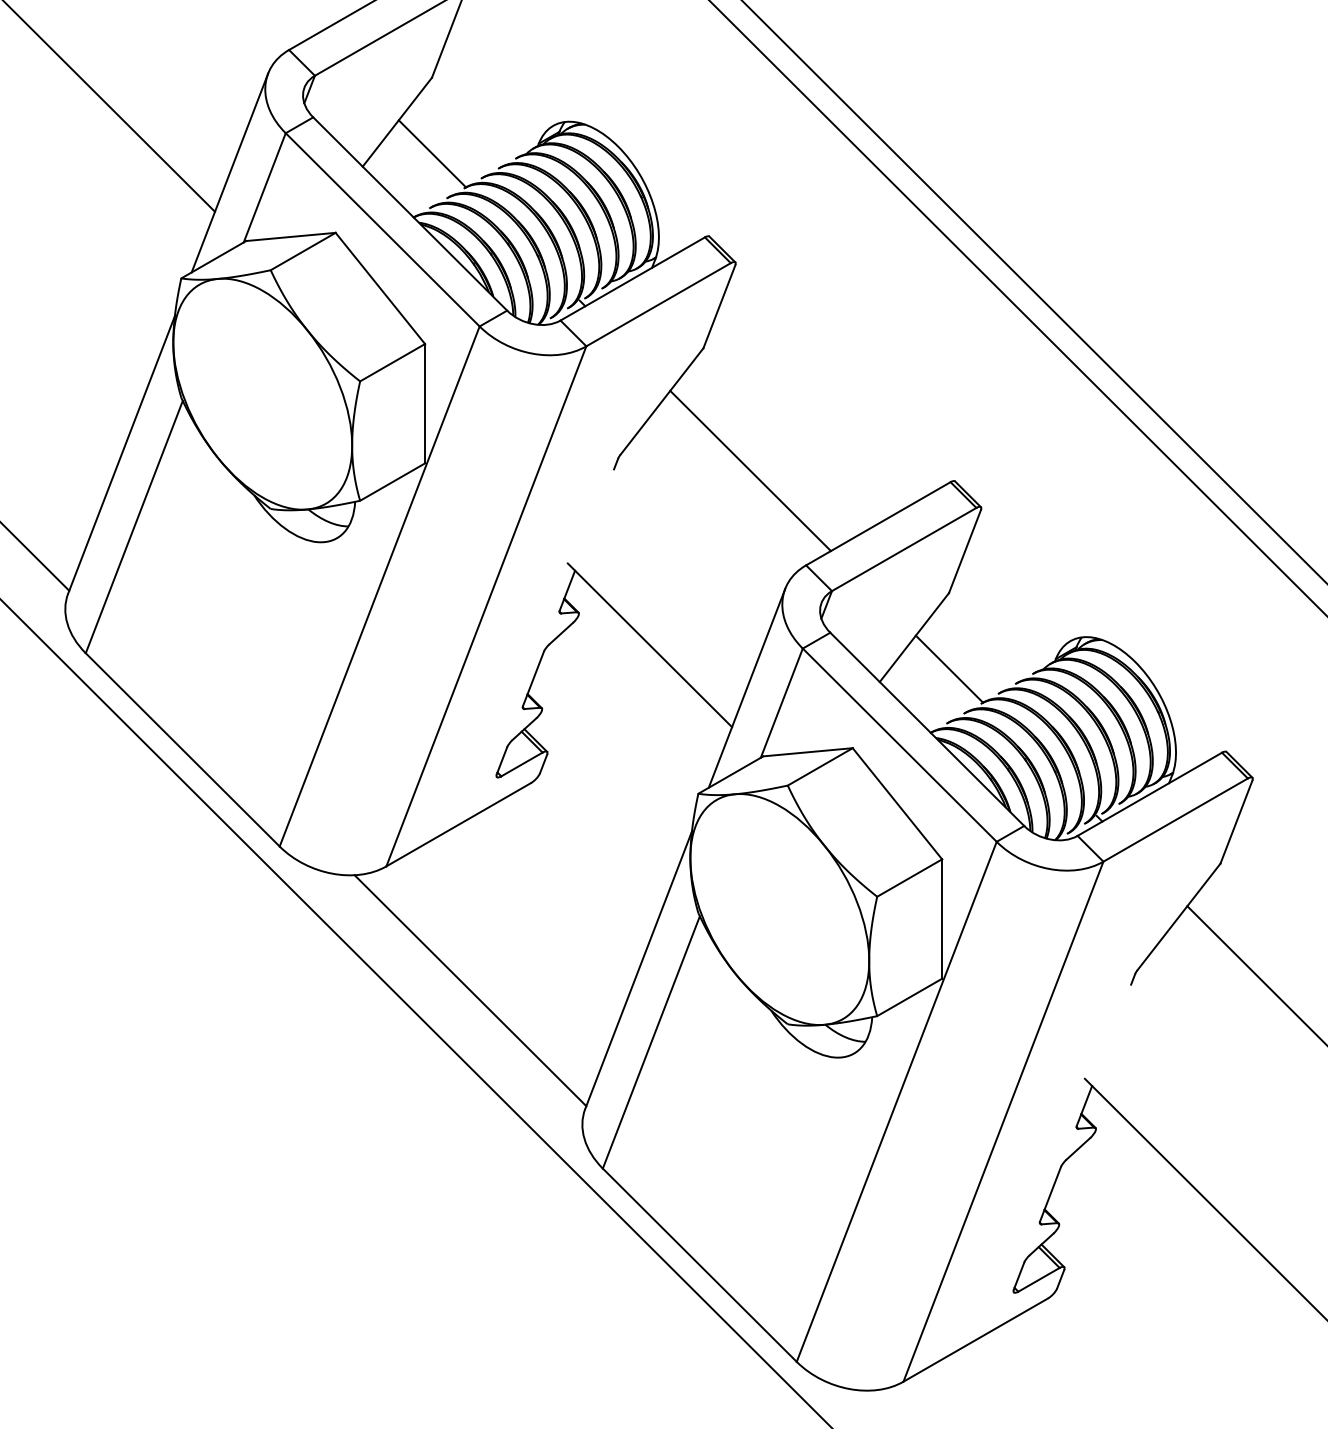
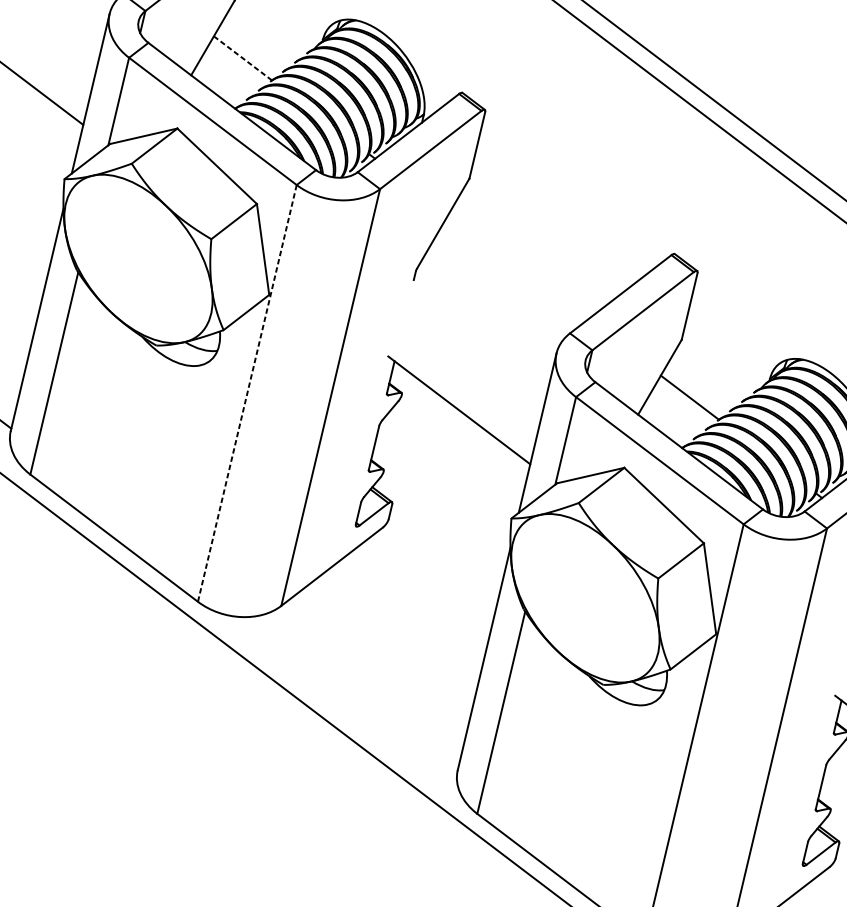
line: (432, 153) -> (242, 58), solid -> dashed
line: (750, 470) -> (517, 266), removed
line: (379, 586) -> (247, 393), solid -> dashed
line: (470, 990) -> (358, 691), removed

